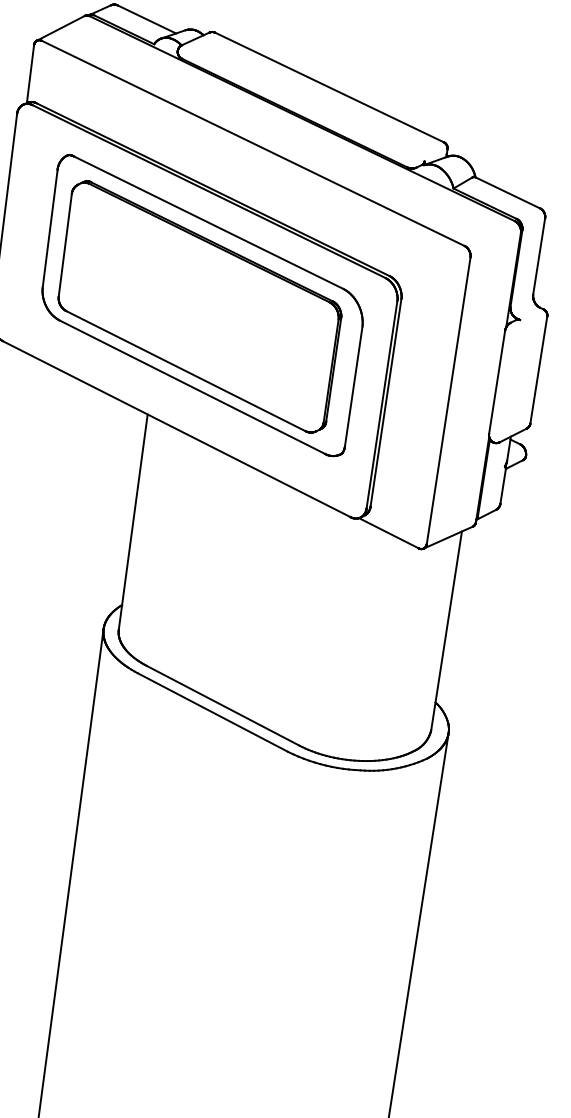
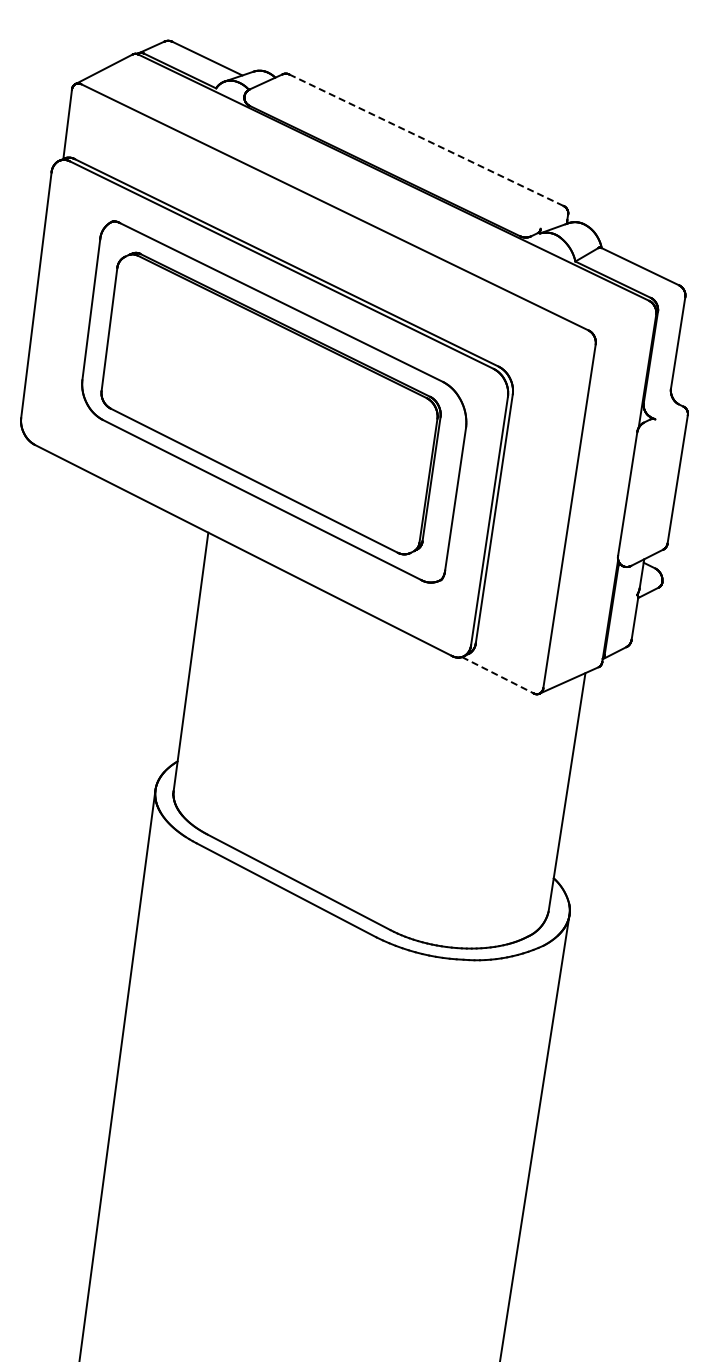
line: (329, 87) -> (426, 140), solid -> dashed
line: (389, 533) -> (498, 675), solid -> dashed

